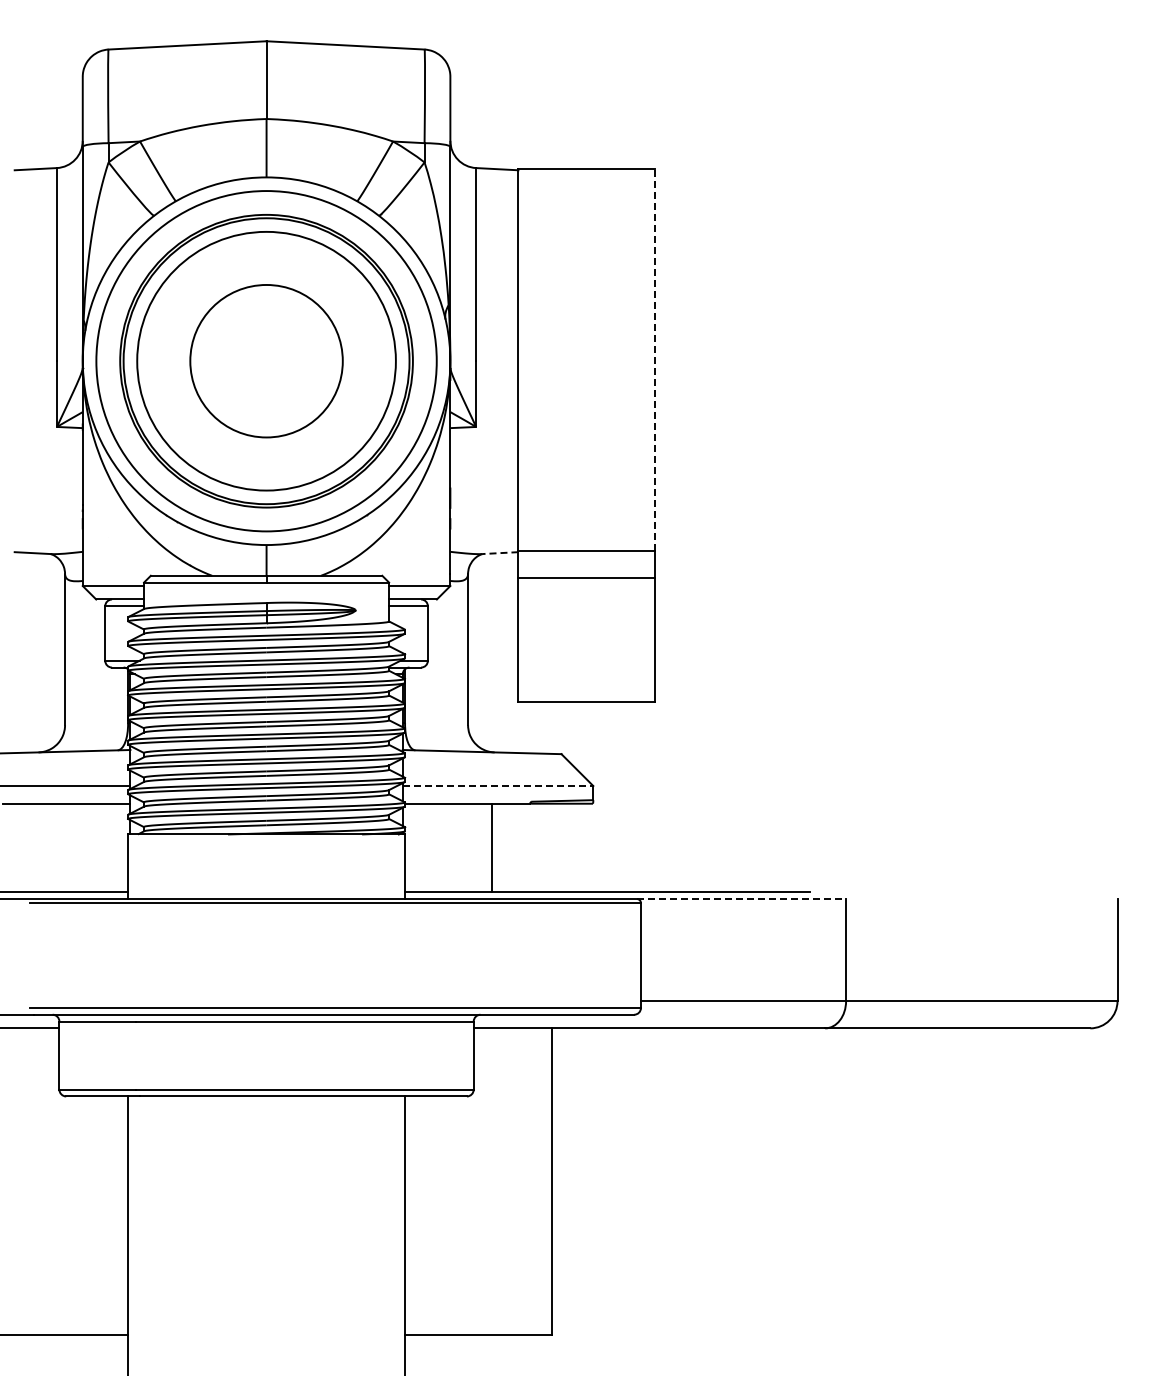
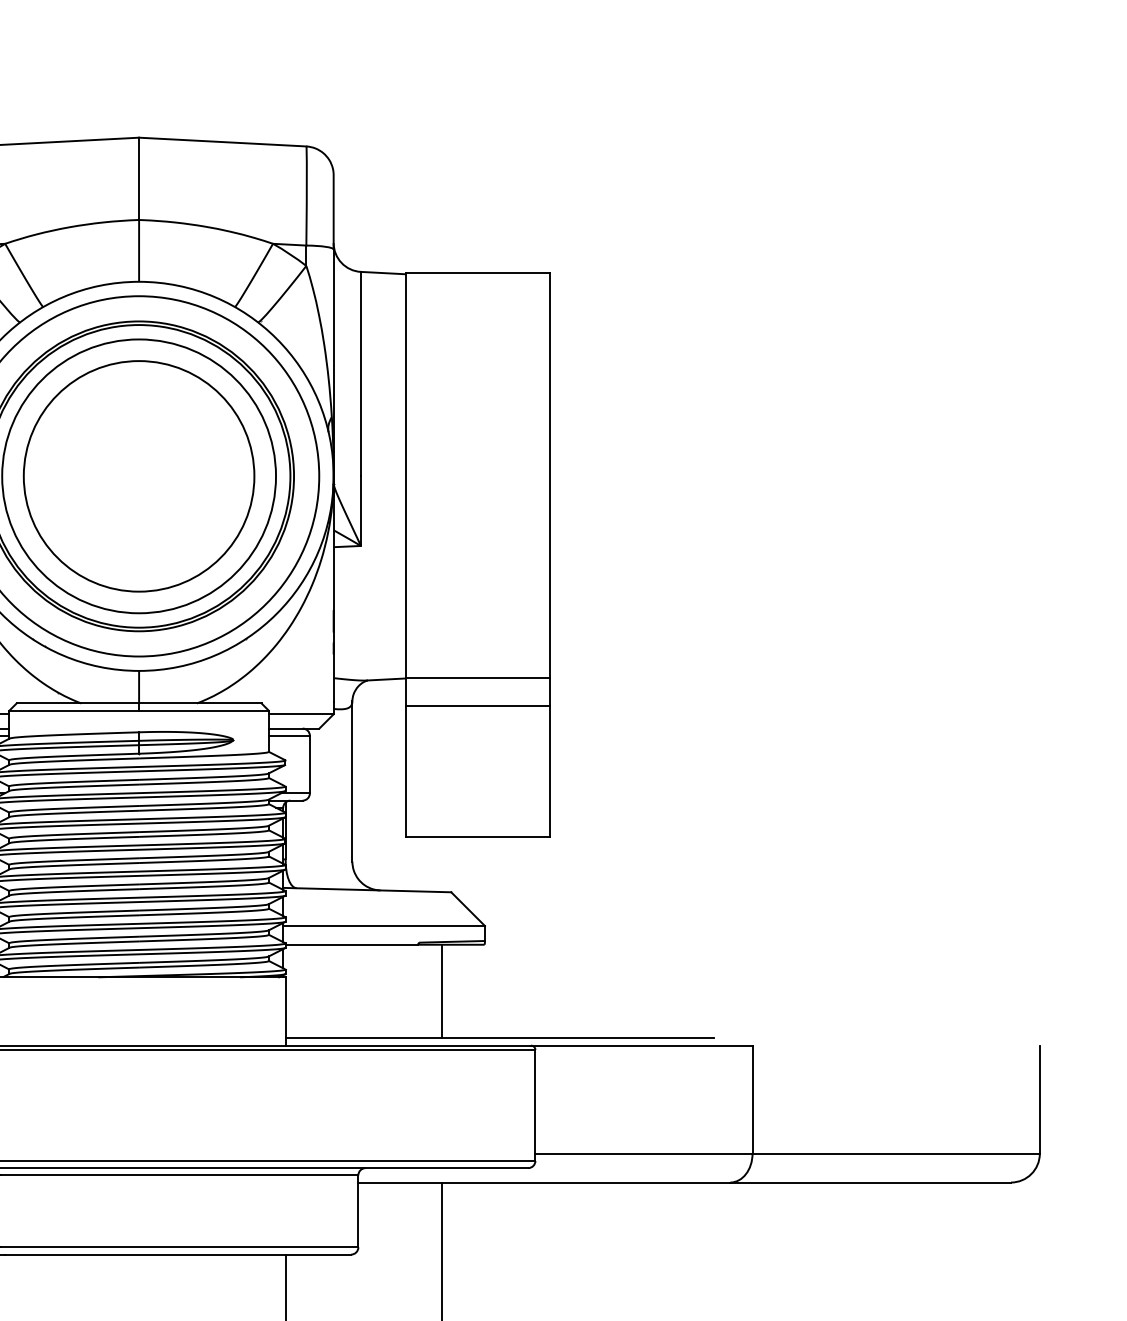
line: (654, 359) -> (549, 474), dashed -> solid
circle: (266, 361) -> (139, 476), size x1.43
line: (499, 553) -> (385, 679), dashed -> solid
line: (498, 786) -> (384, 926), dashed -> solid
line: (492, 847) -> (441, 991), moved
line: (741, 899) -> (641, 1046), dashed -> solid

